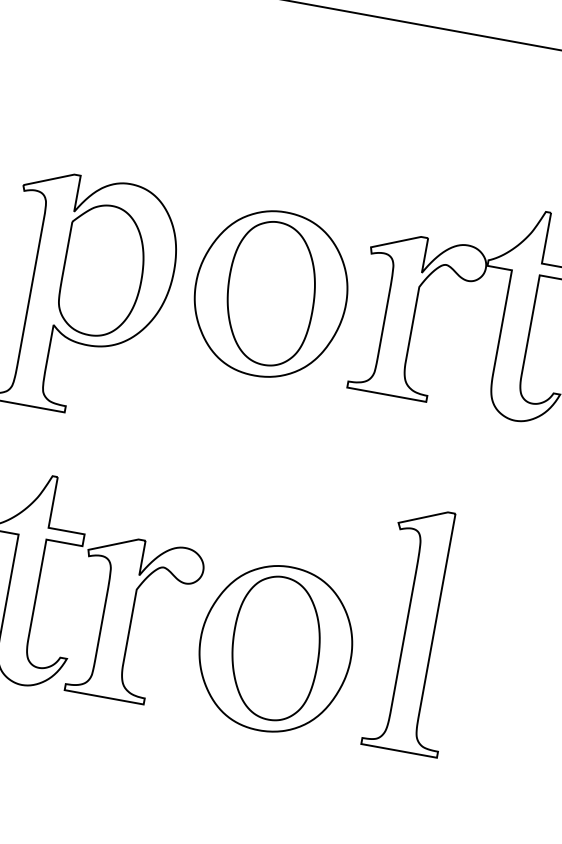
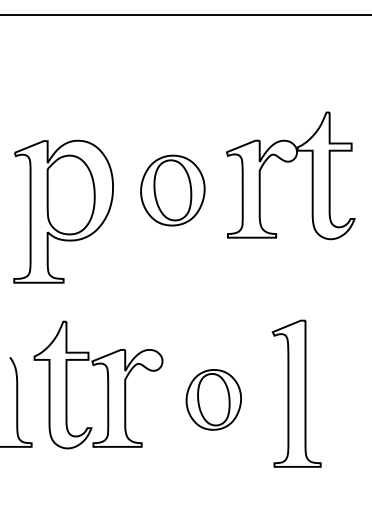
part: (270, 293) -> (172, 190), size x0.7
part: (419, 630) -> (296, 393), moved
part: (275, 648) -> (213, 399), size x0.6

